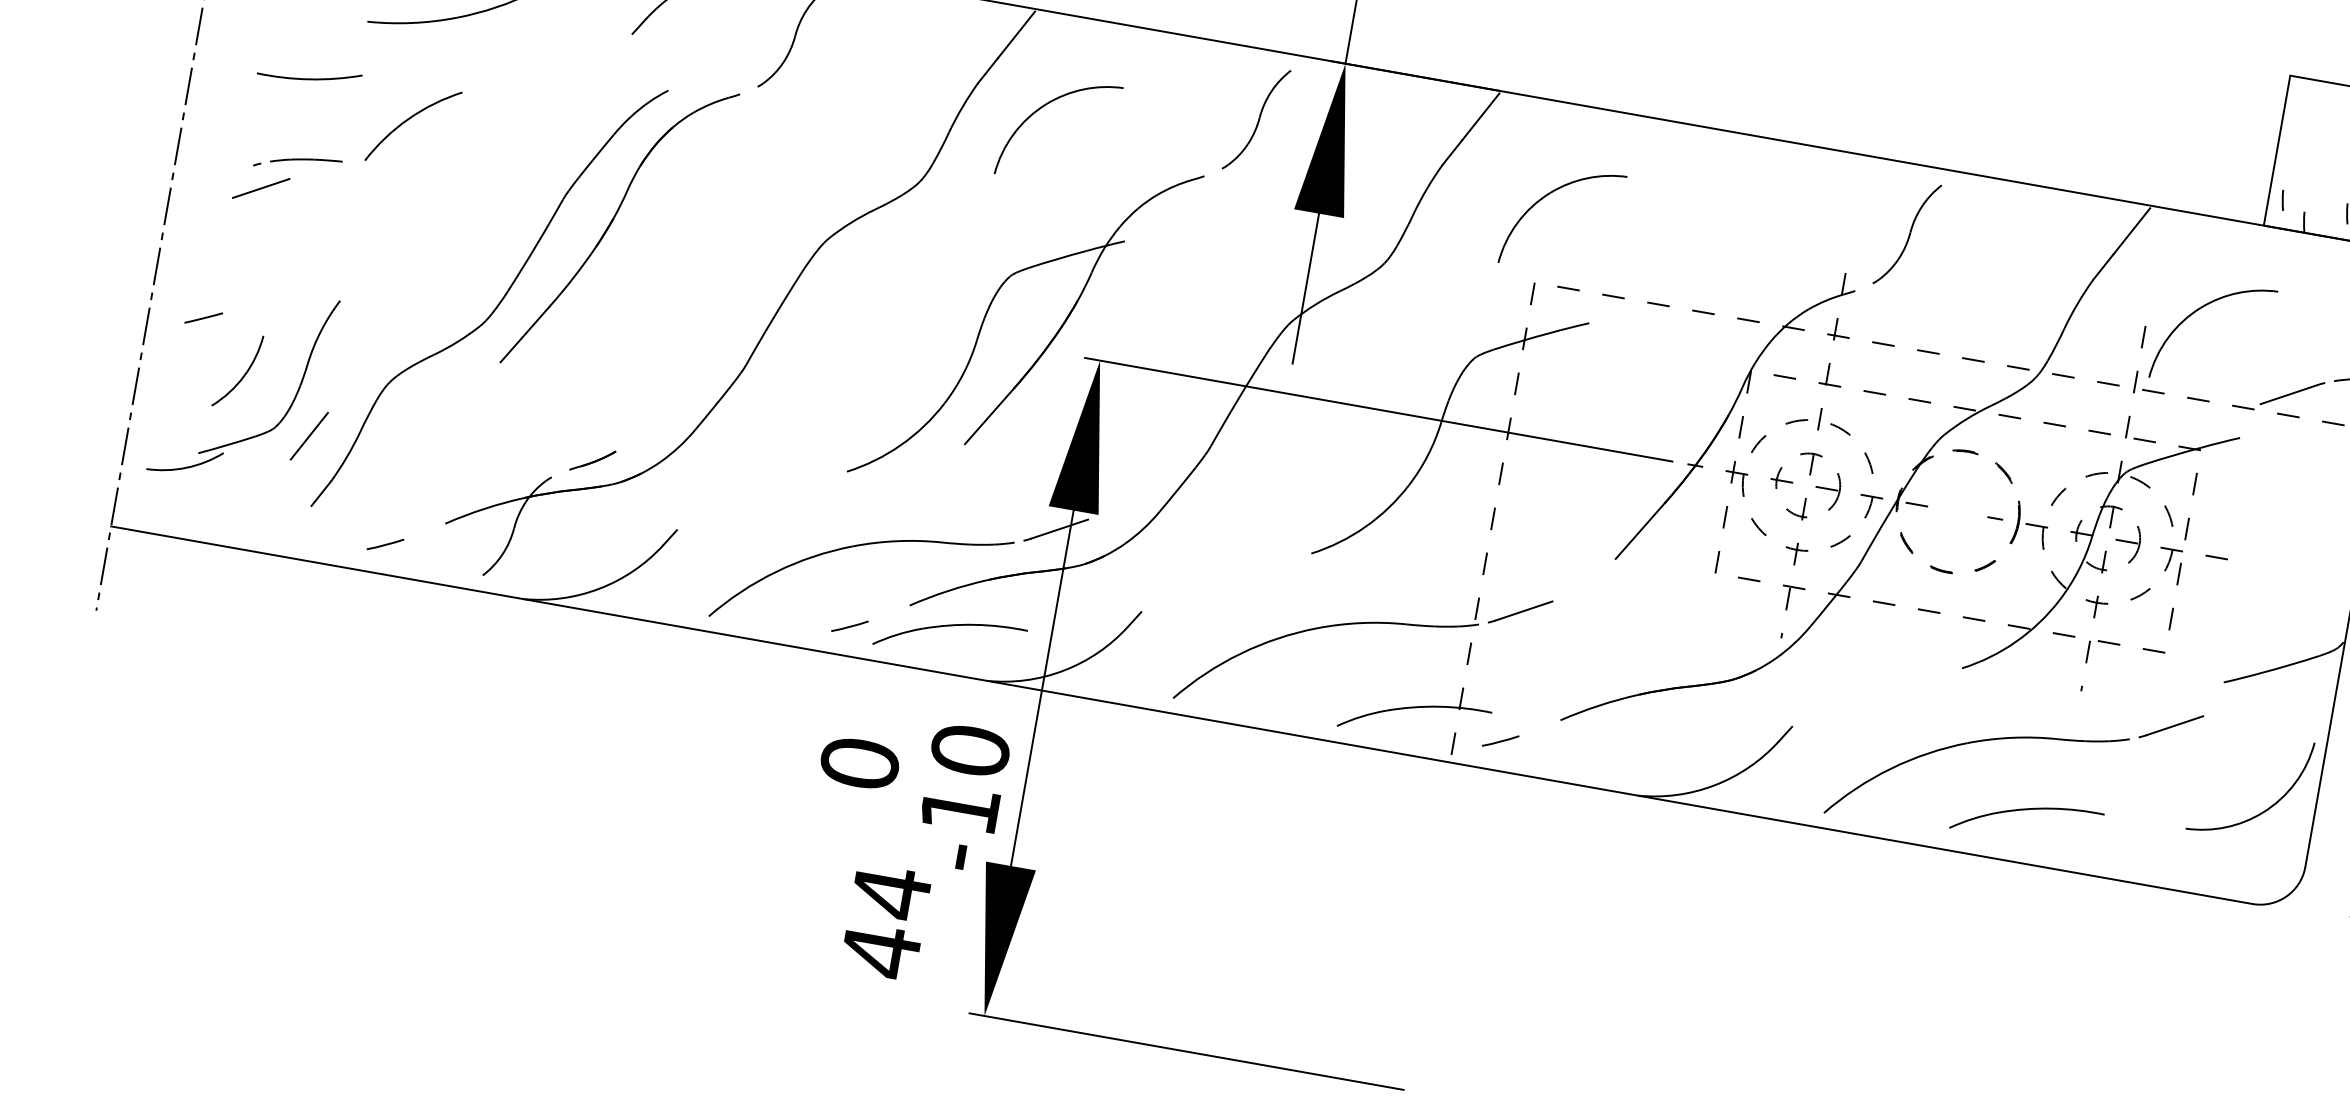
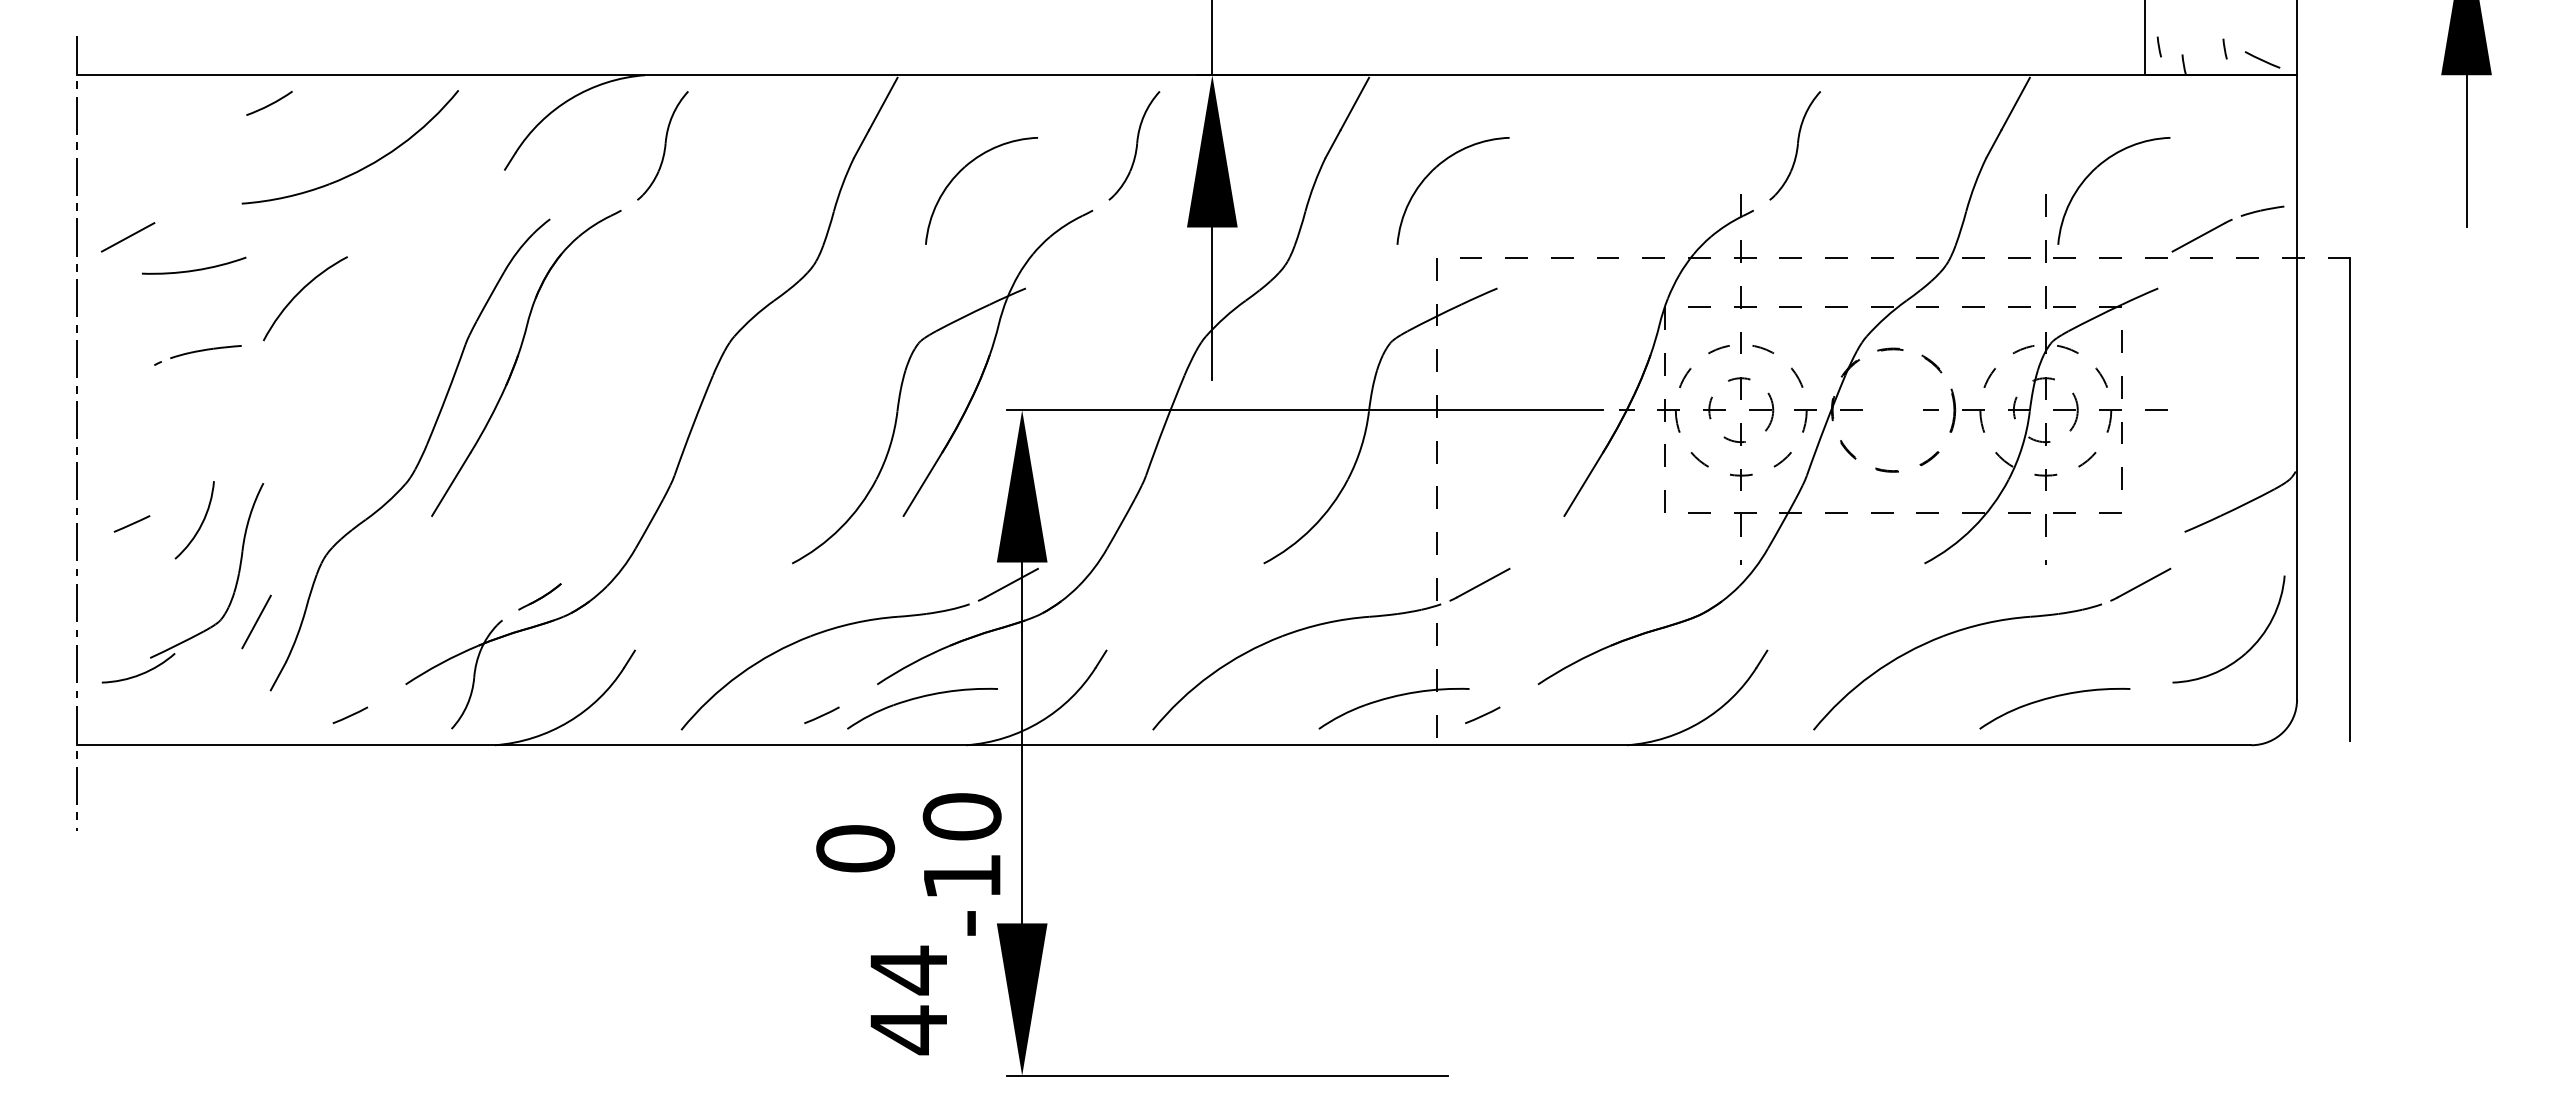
part: (1043, 107) -> (962, 170), moved
line: (260, 188) -> (127, 237), moved
arc: (242, 376) -> (200, 524), moved
part: (2026, 810) -> (2052, 698), moved

